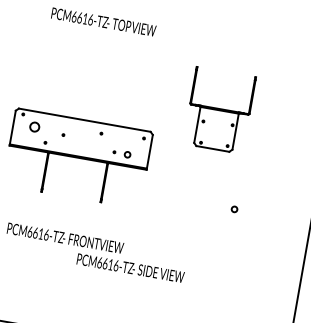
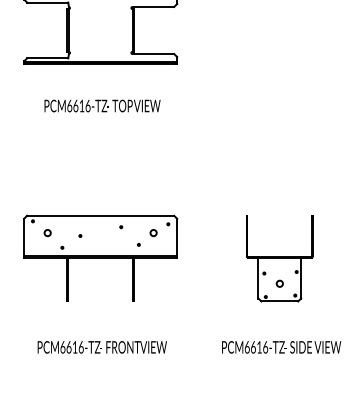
part: (219, 110) -> (279, 258), moved
circle: (34, 127) -> (47, 233), size x0.62
circle: (127, 155) -> (153, 233), moved
text: (130, 268) -> (281, 347), moved

